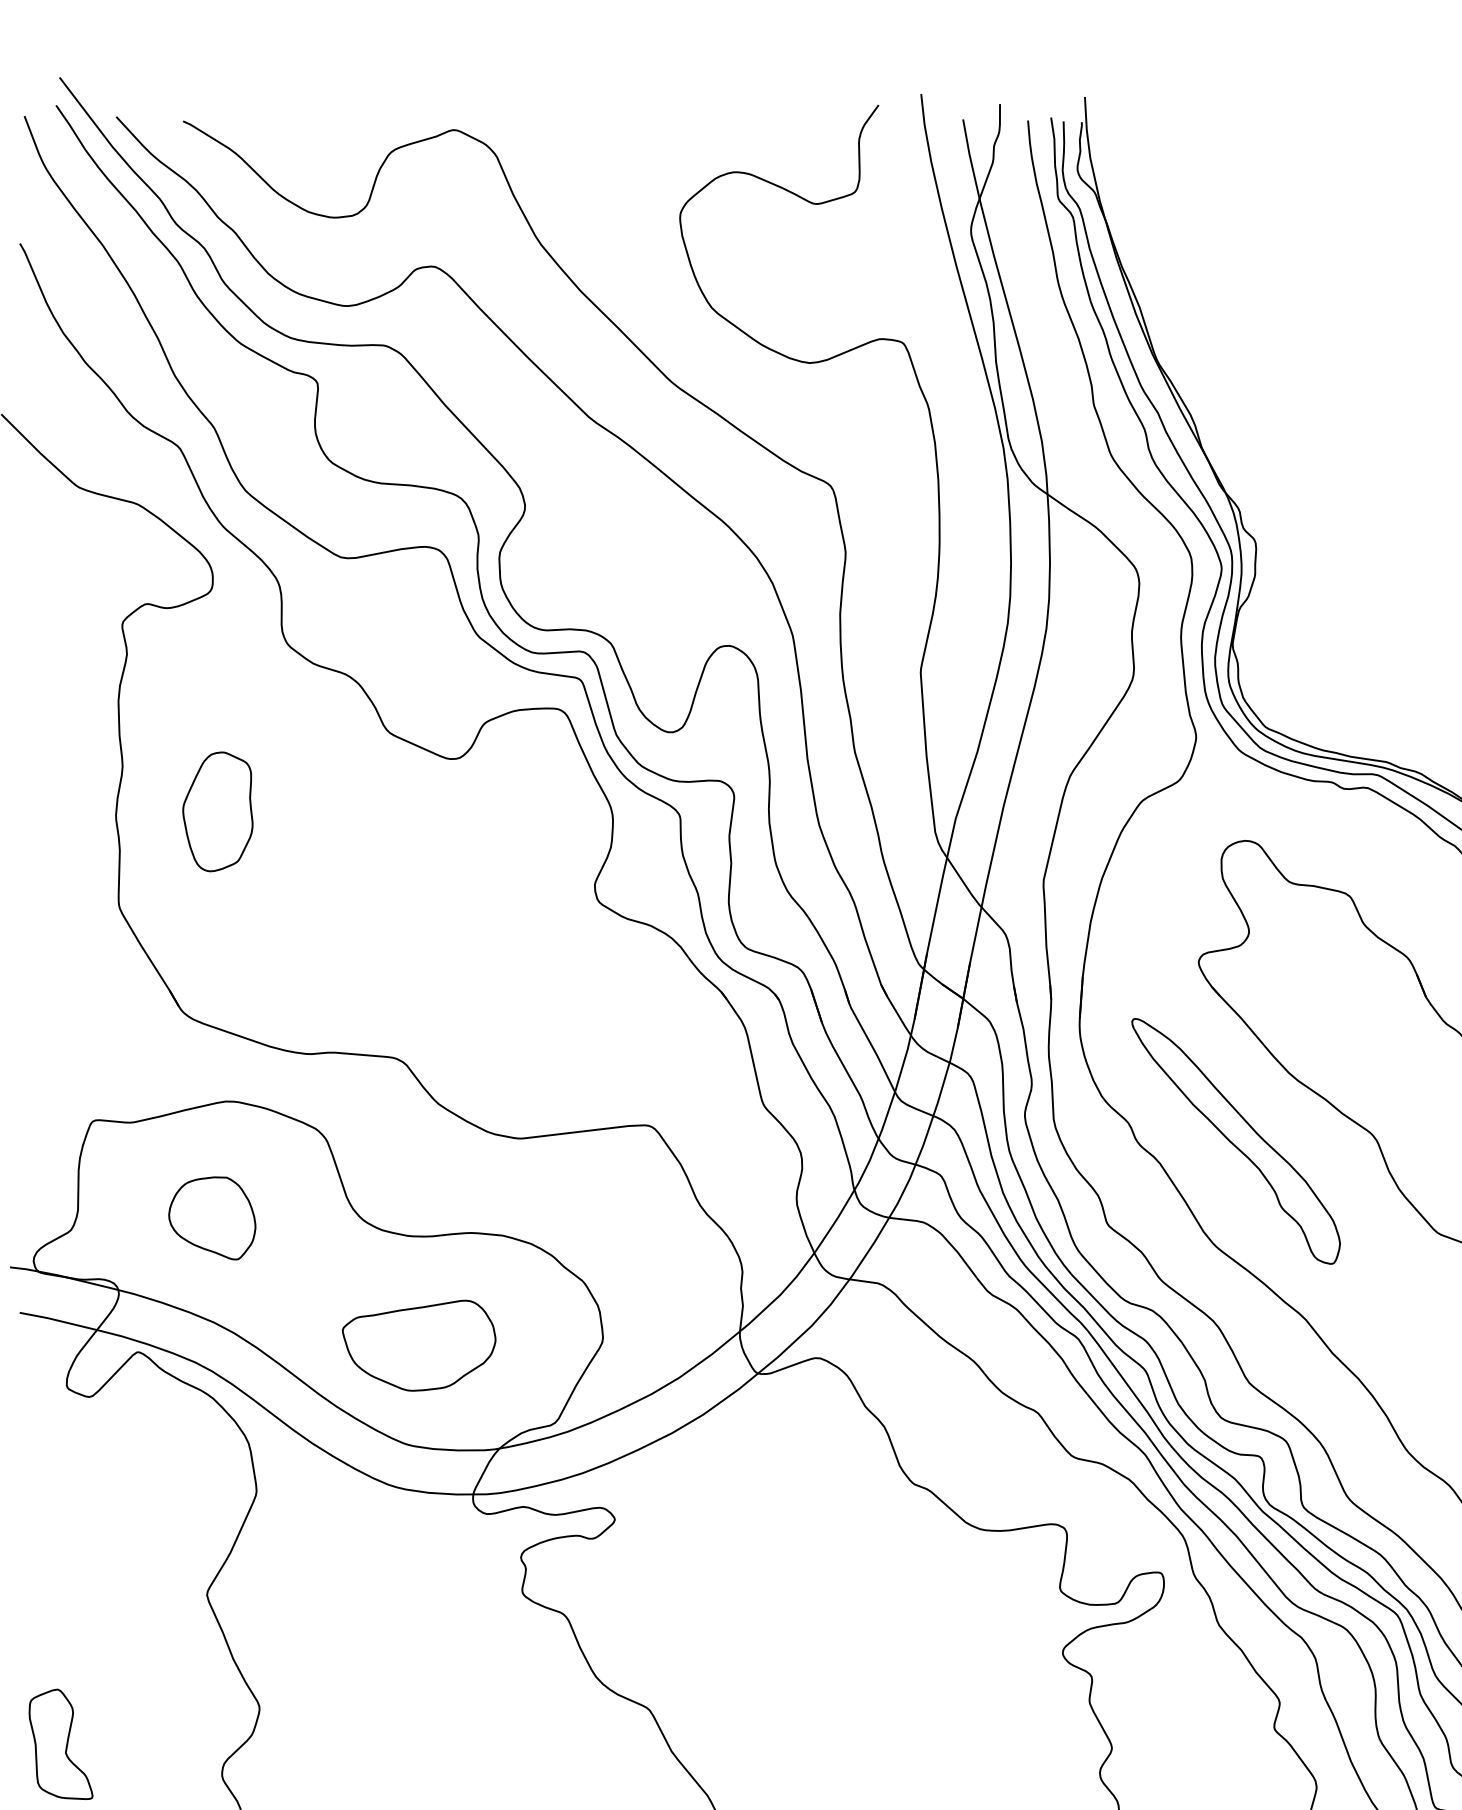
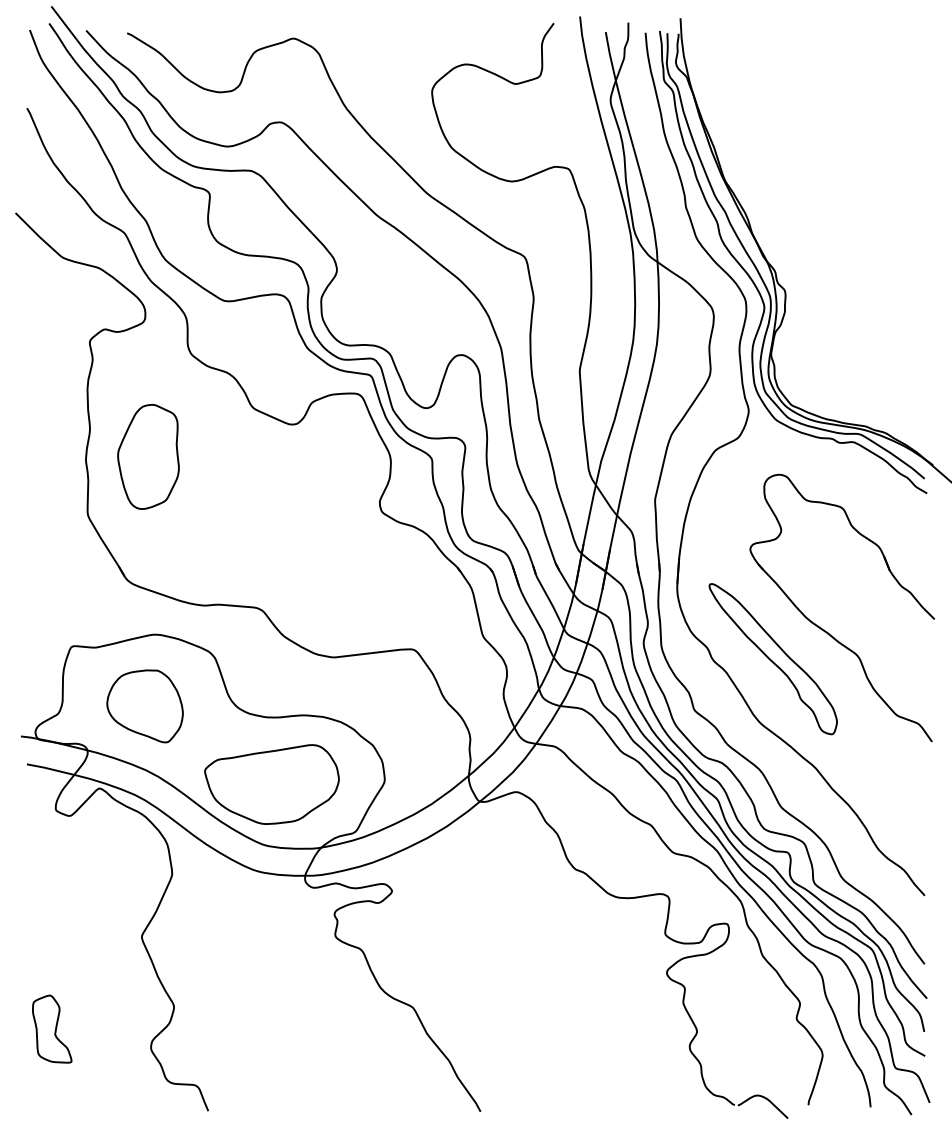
part: (217, 811) -> (148, 456), size x1.43
part: (211, 1218) -> (144, 706), size x1.43
part: (418, 1345) -> (271, 784), size x1.43

